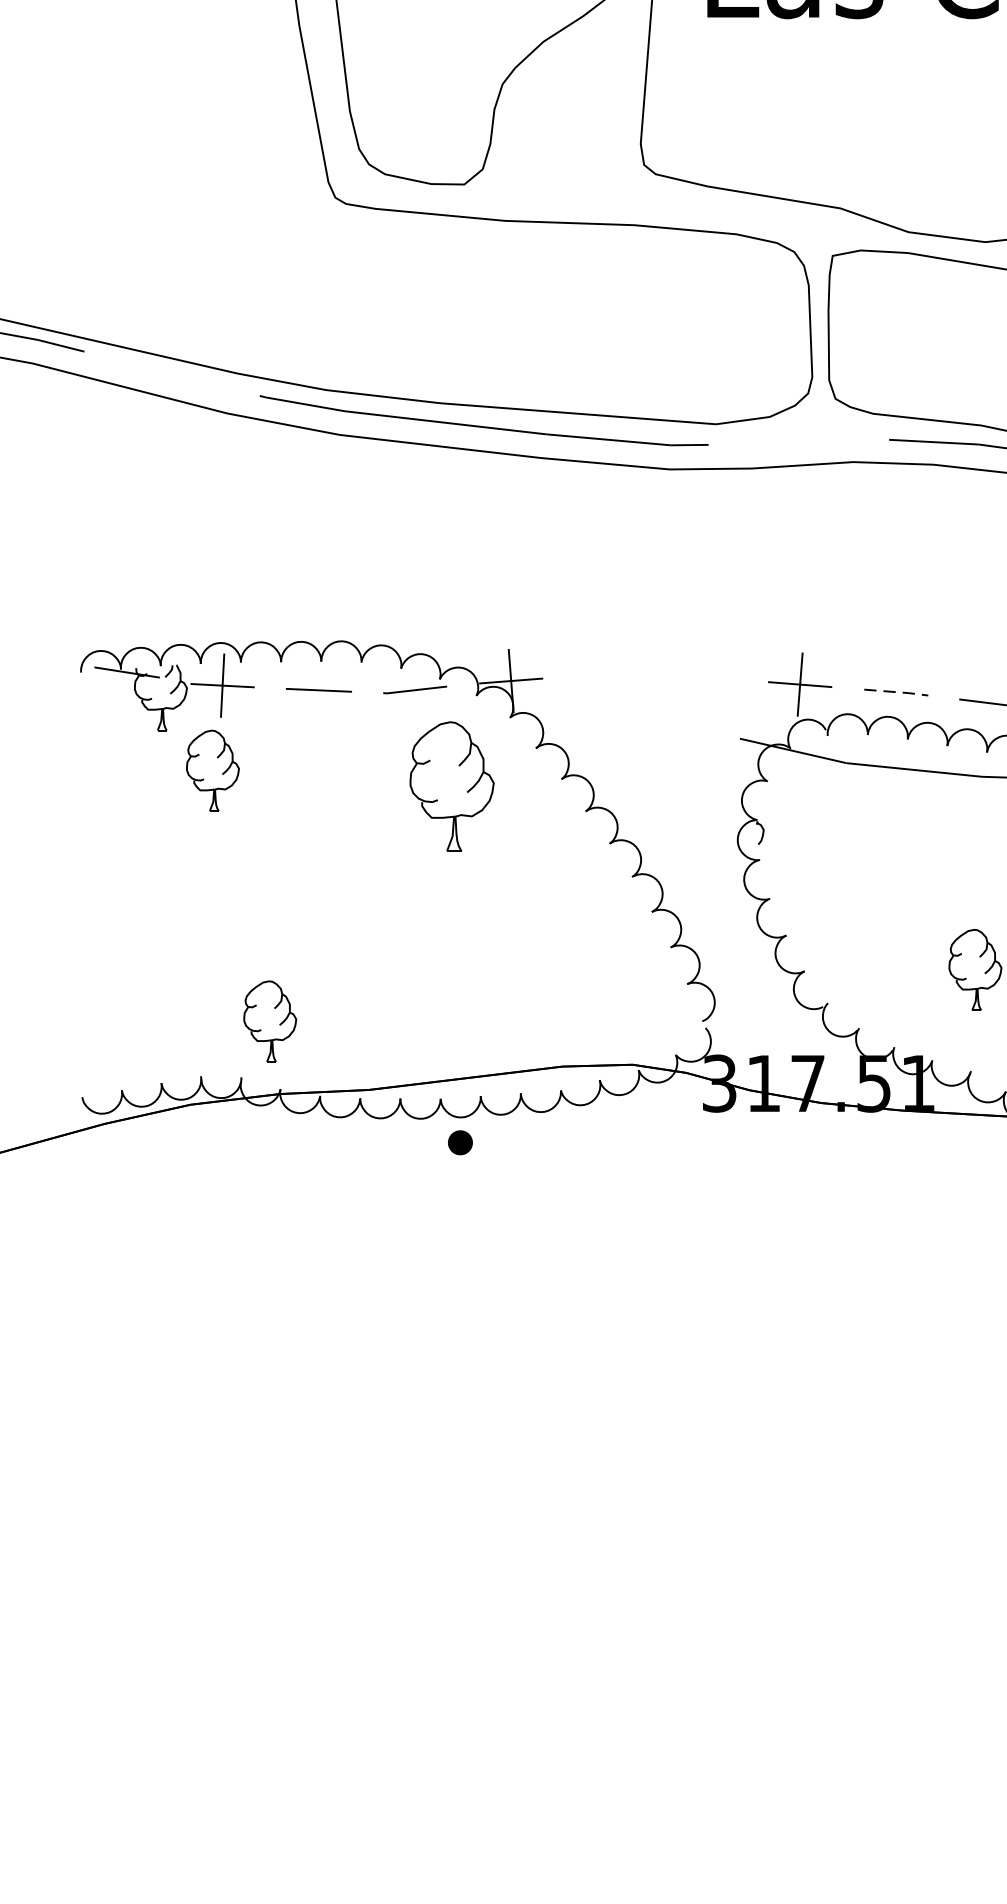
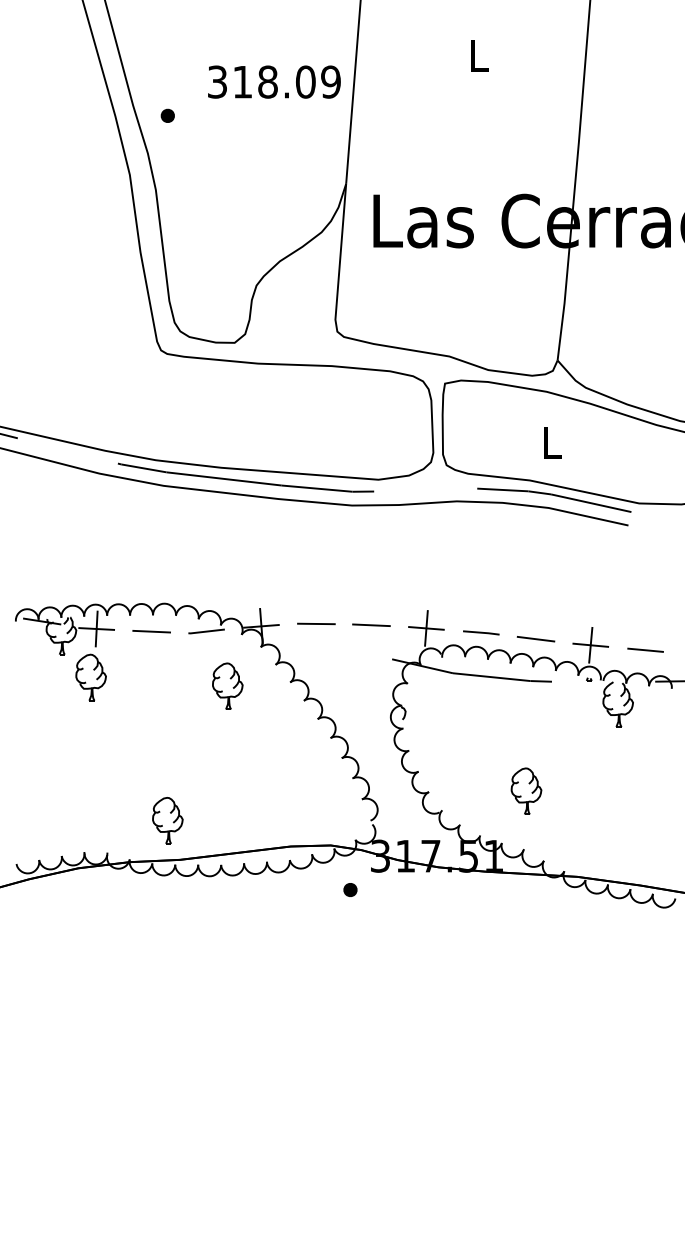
line: (607, 676) -> (316, 623), added
line: (703, 679) -> (371, 625), added
line: (898, 691) -> (482, 632), dashed -> solid
part: (451, 784) -> (227, 685), size x0.62
part: (269, 1021) -> (167, 820), moved
part: (460, 1141) -> (350, 889), moved

